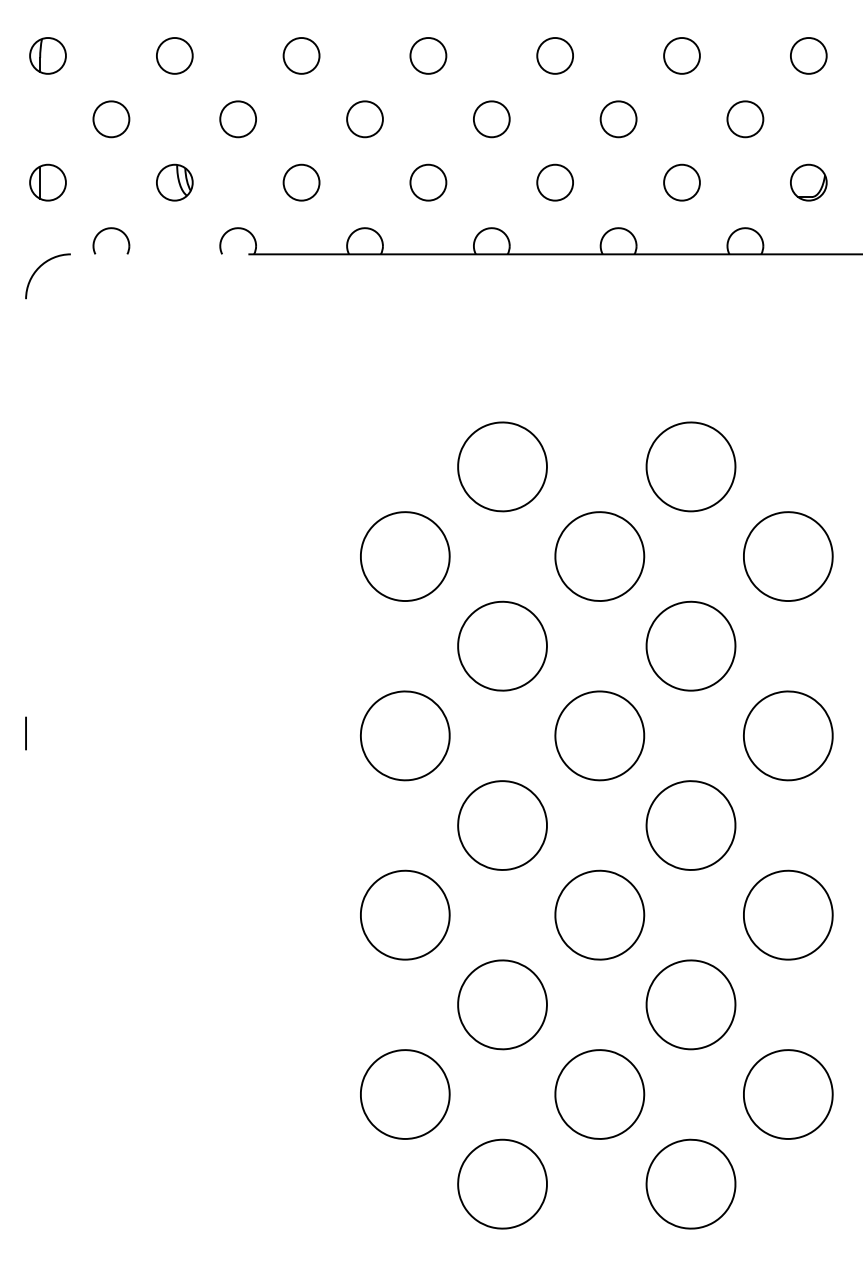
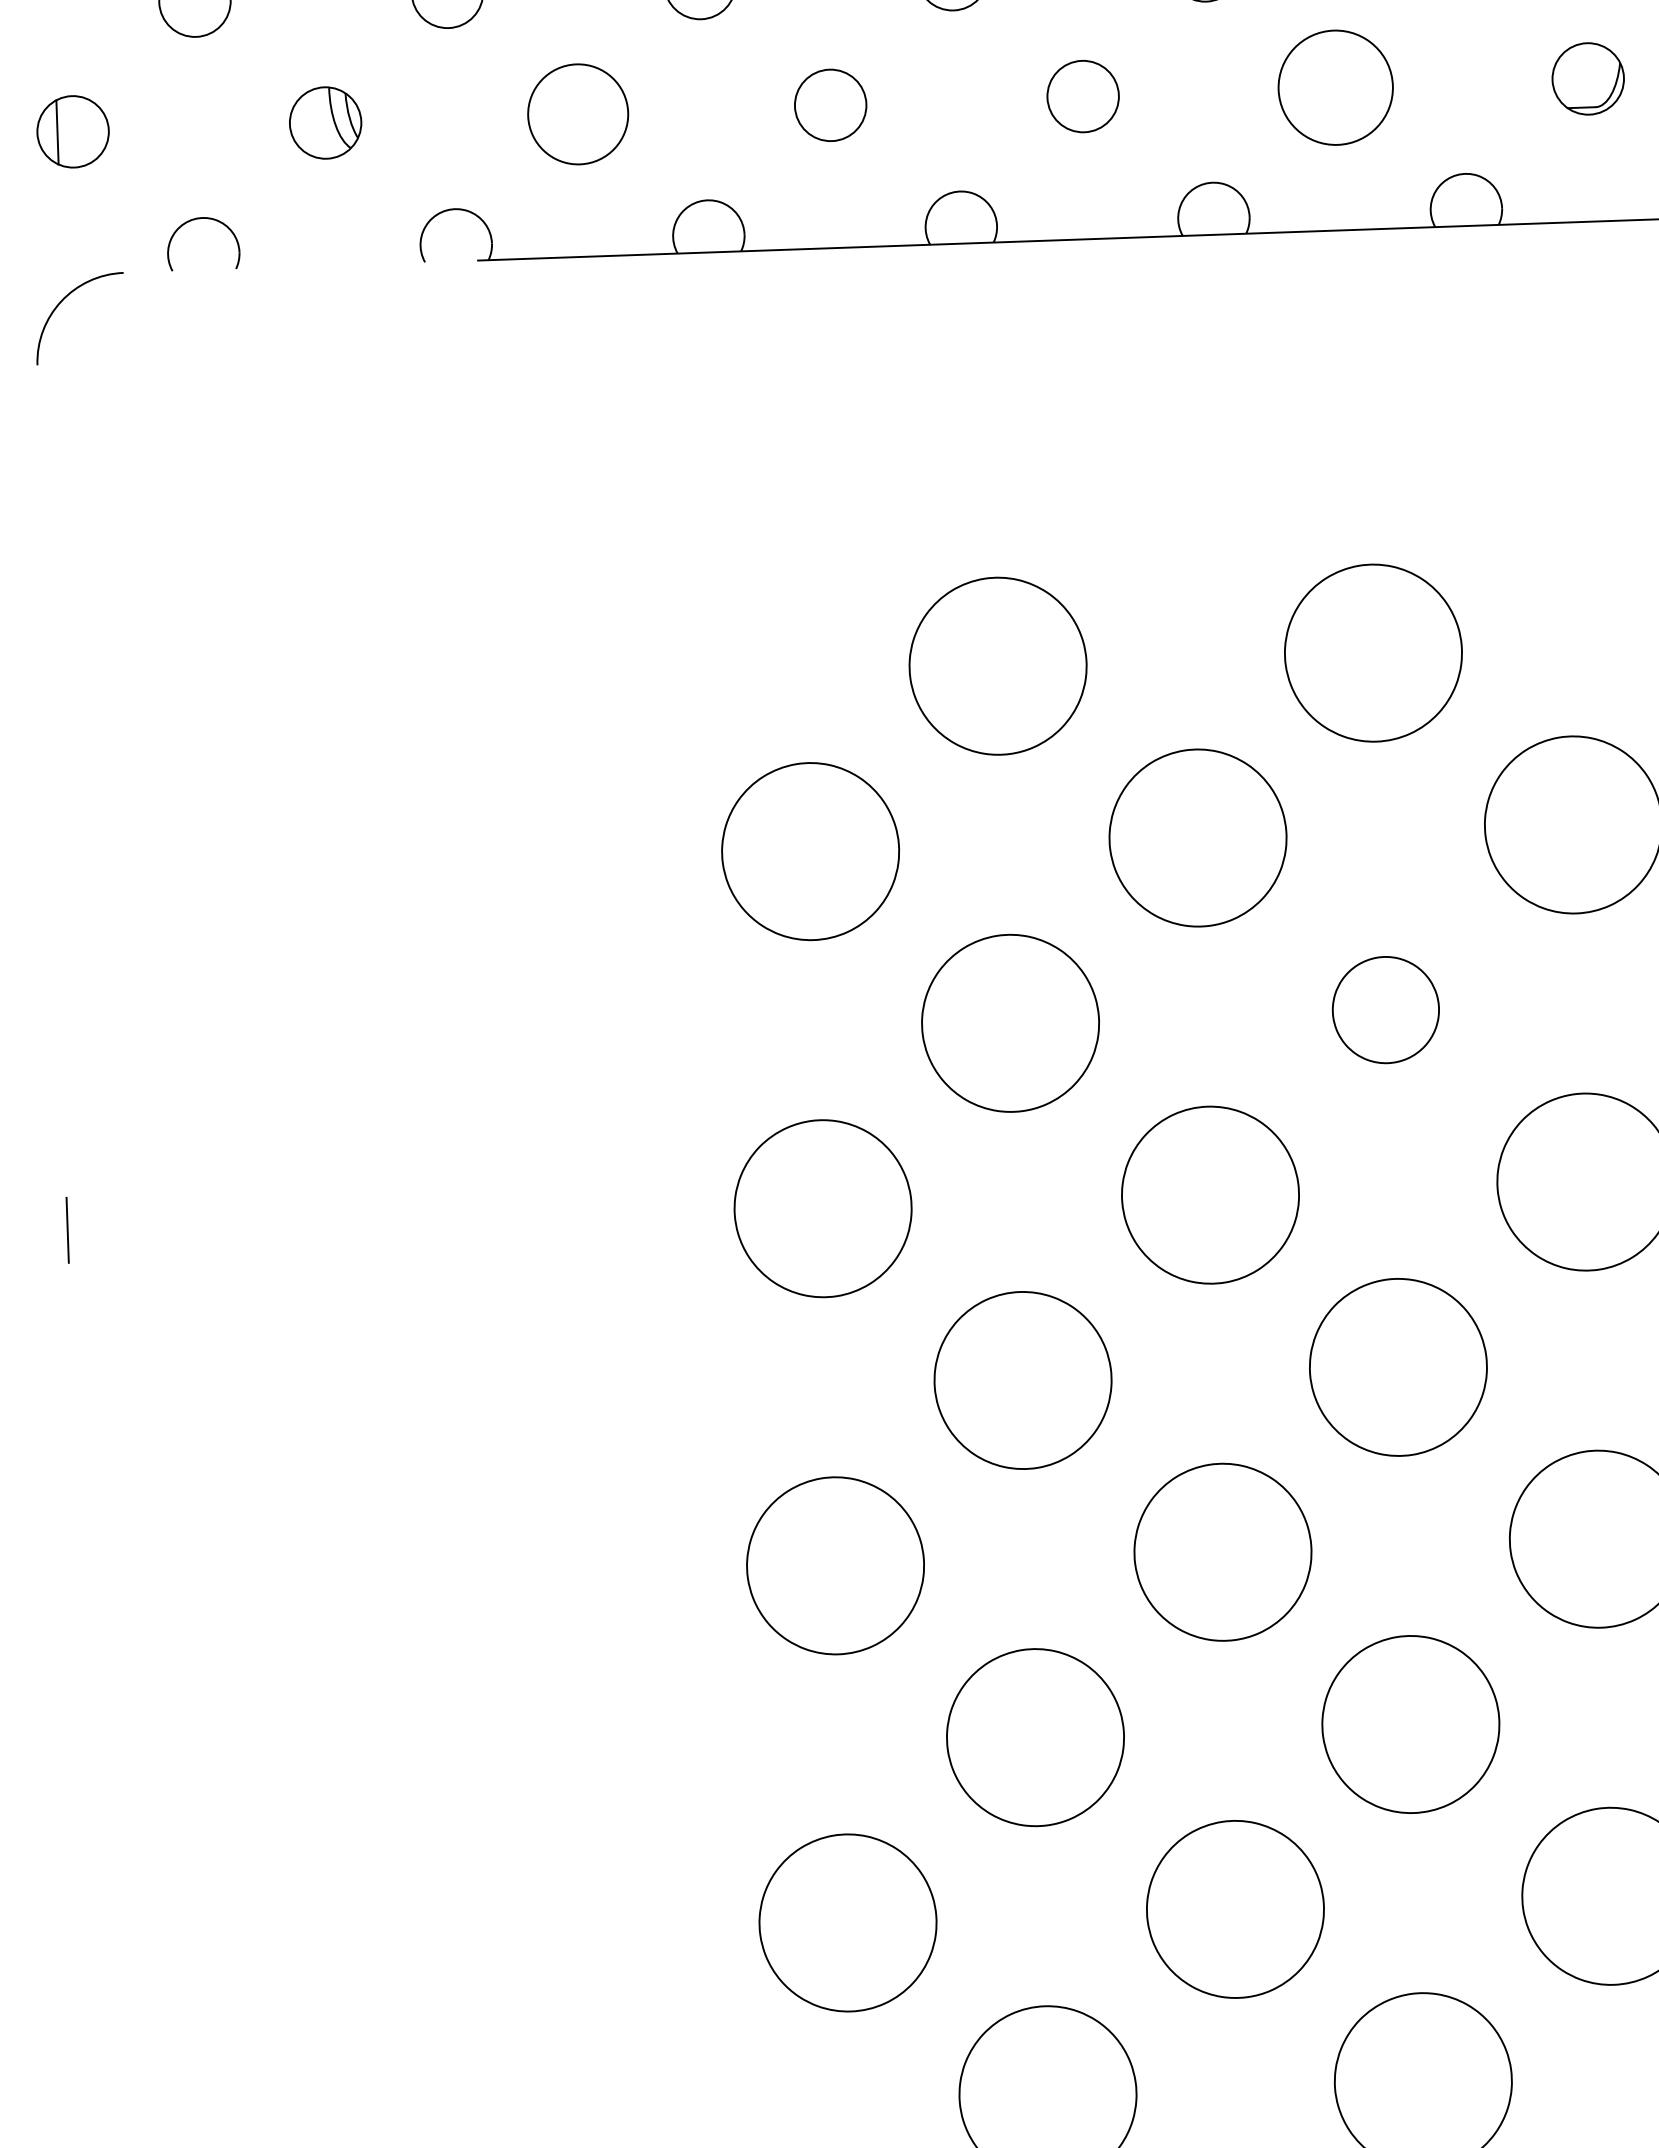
circle: (301, 182) -> (577, 113), size x1.4
circle: (681, 182) -> (1334, 87), size x1.6
part: (690, 645) -> (1384, 1008), size x0.6

